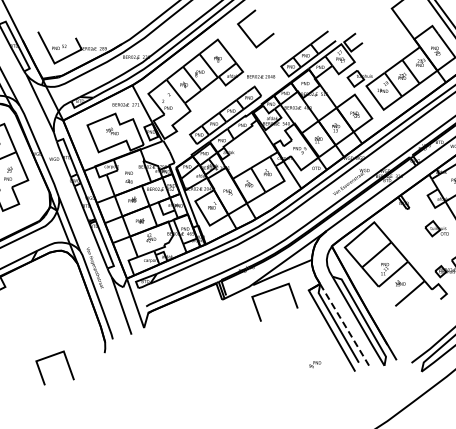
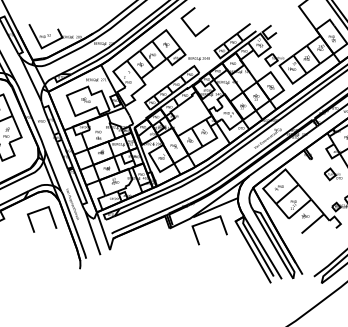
line: (344, 325) -> (262, 248), dashed -> solid
line: (50, 357) -> (38, 211), moved
text: (315, 364) -> (279, 187), moved

